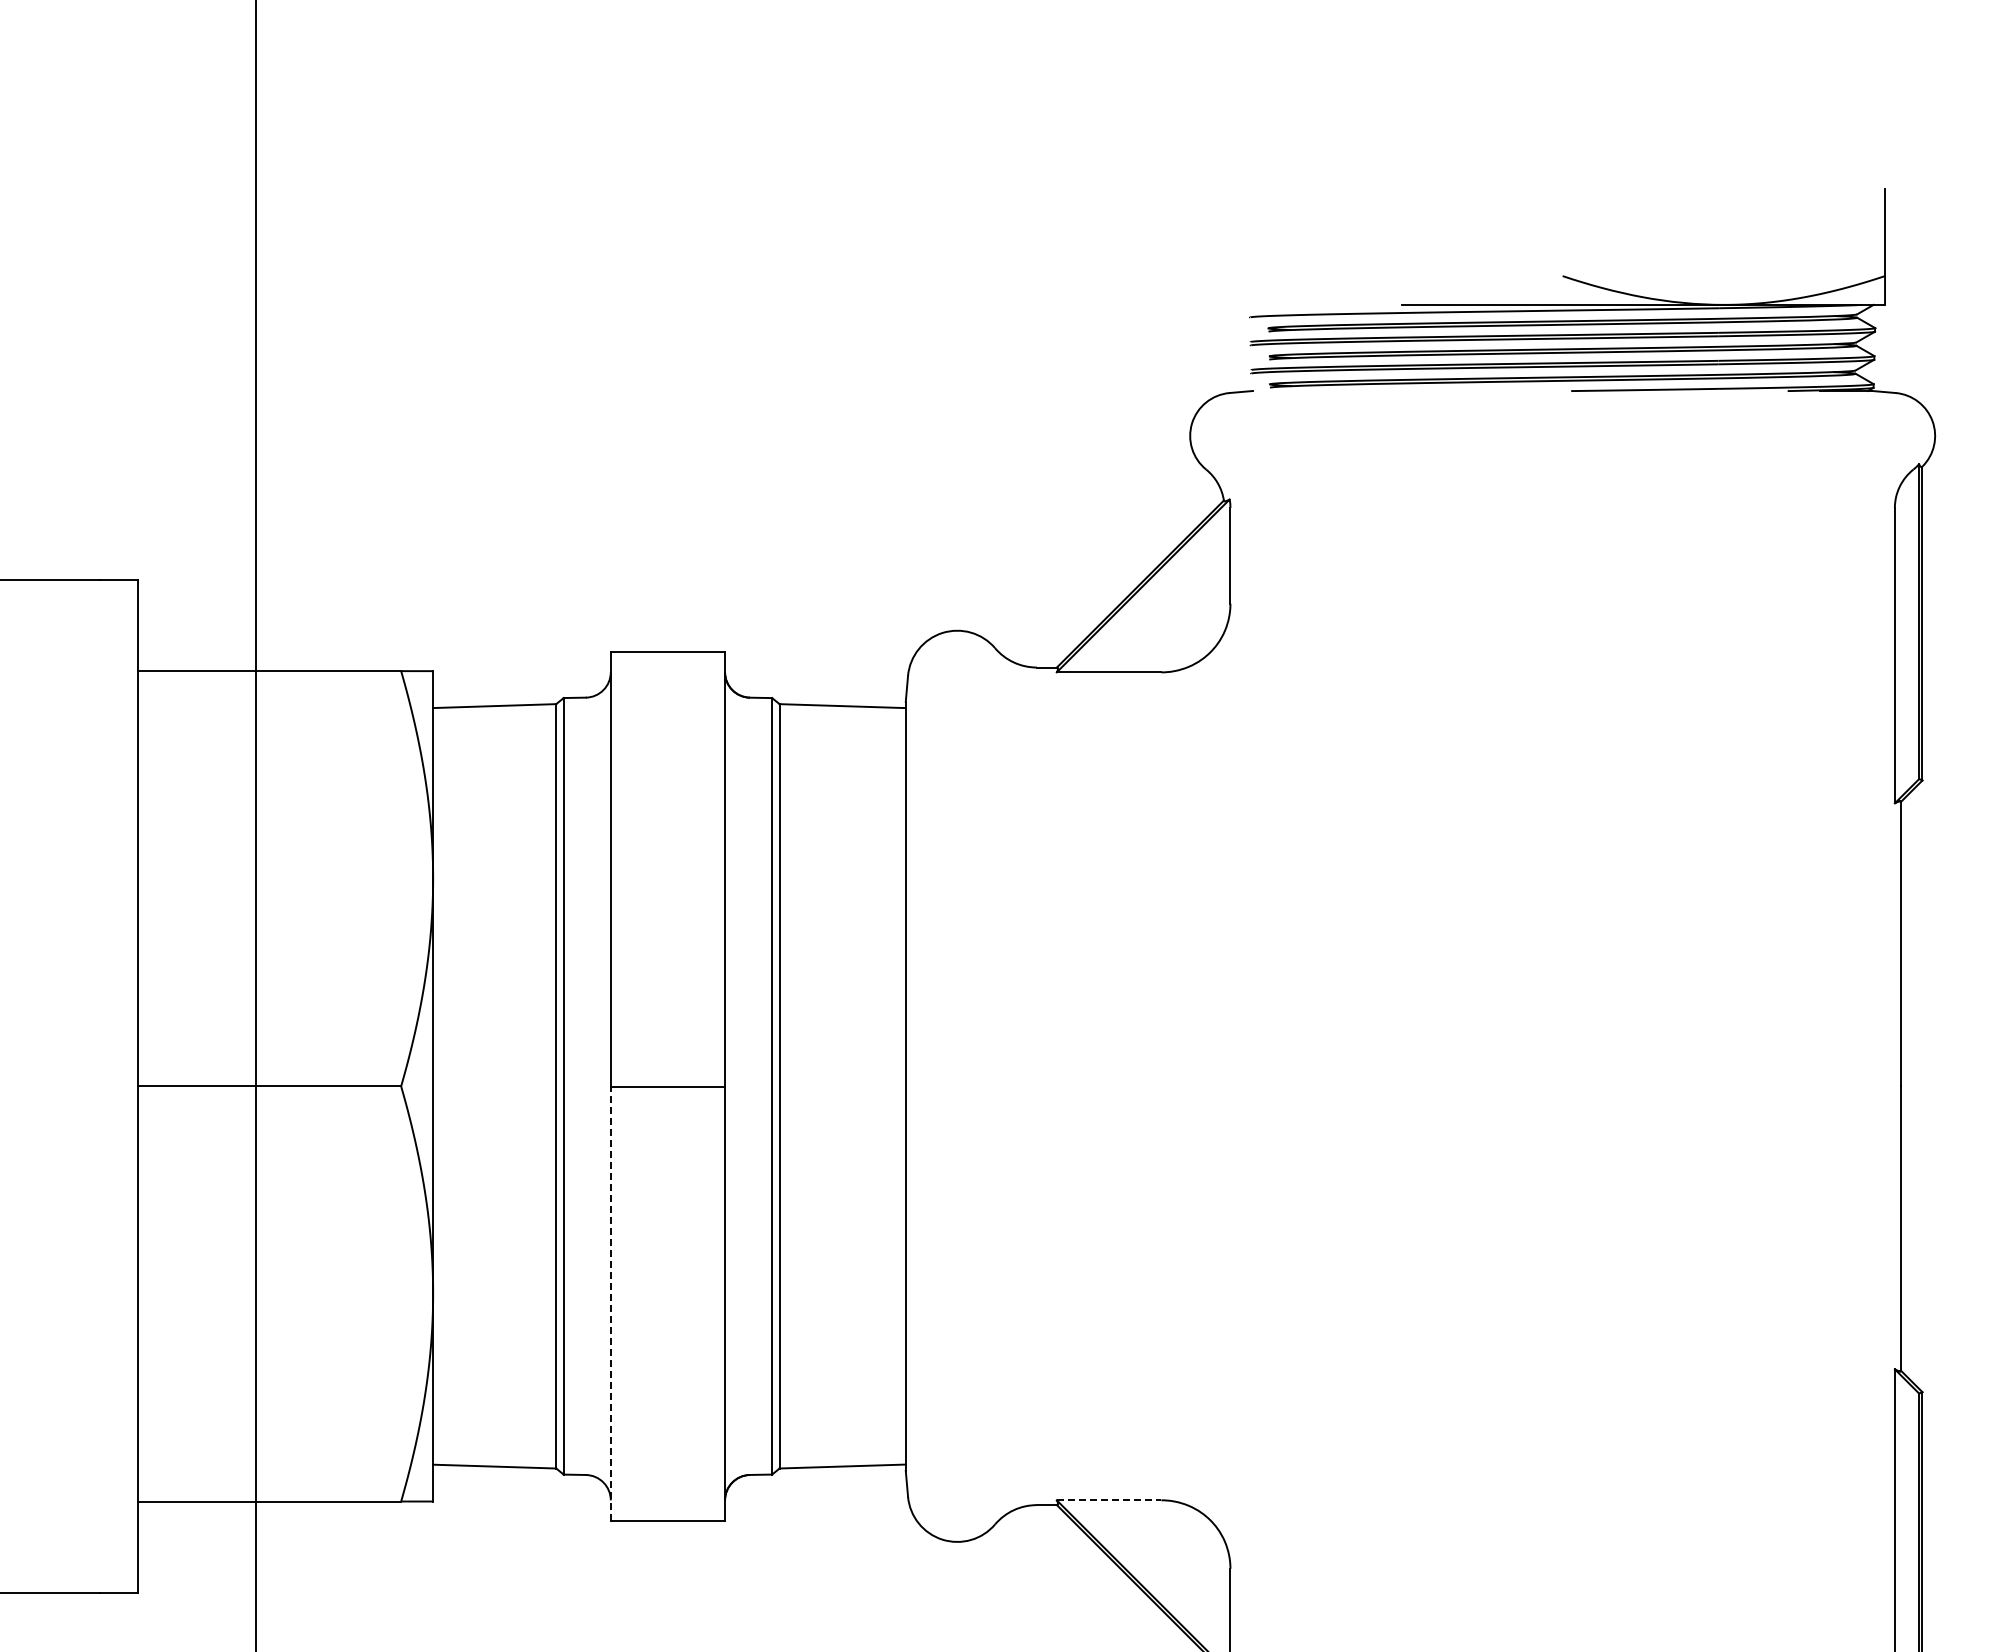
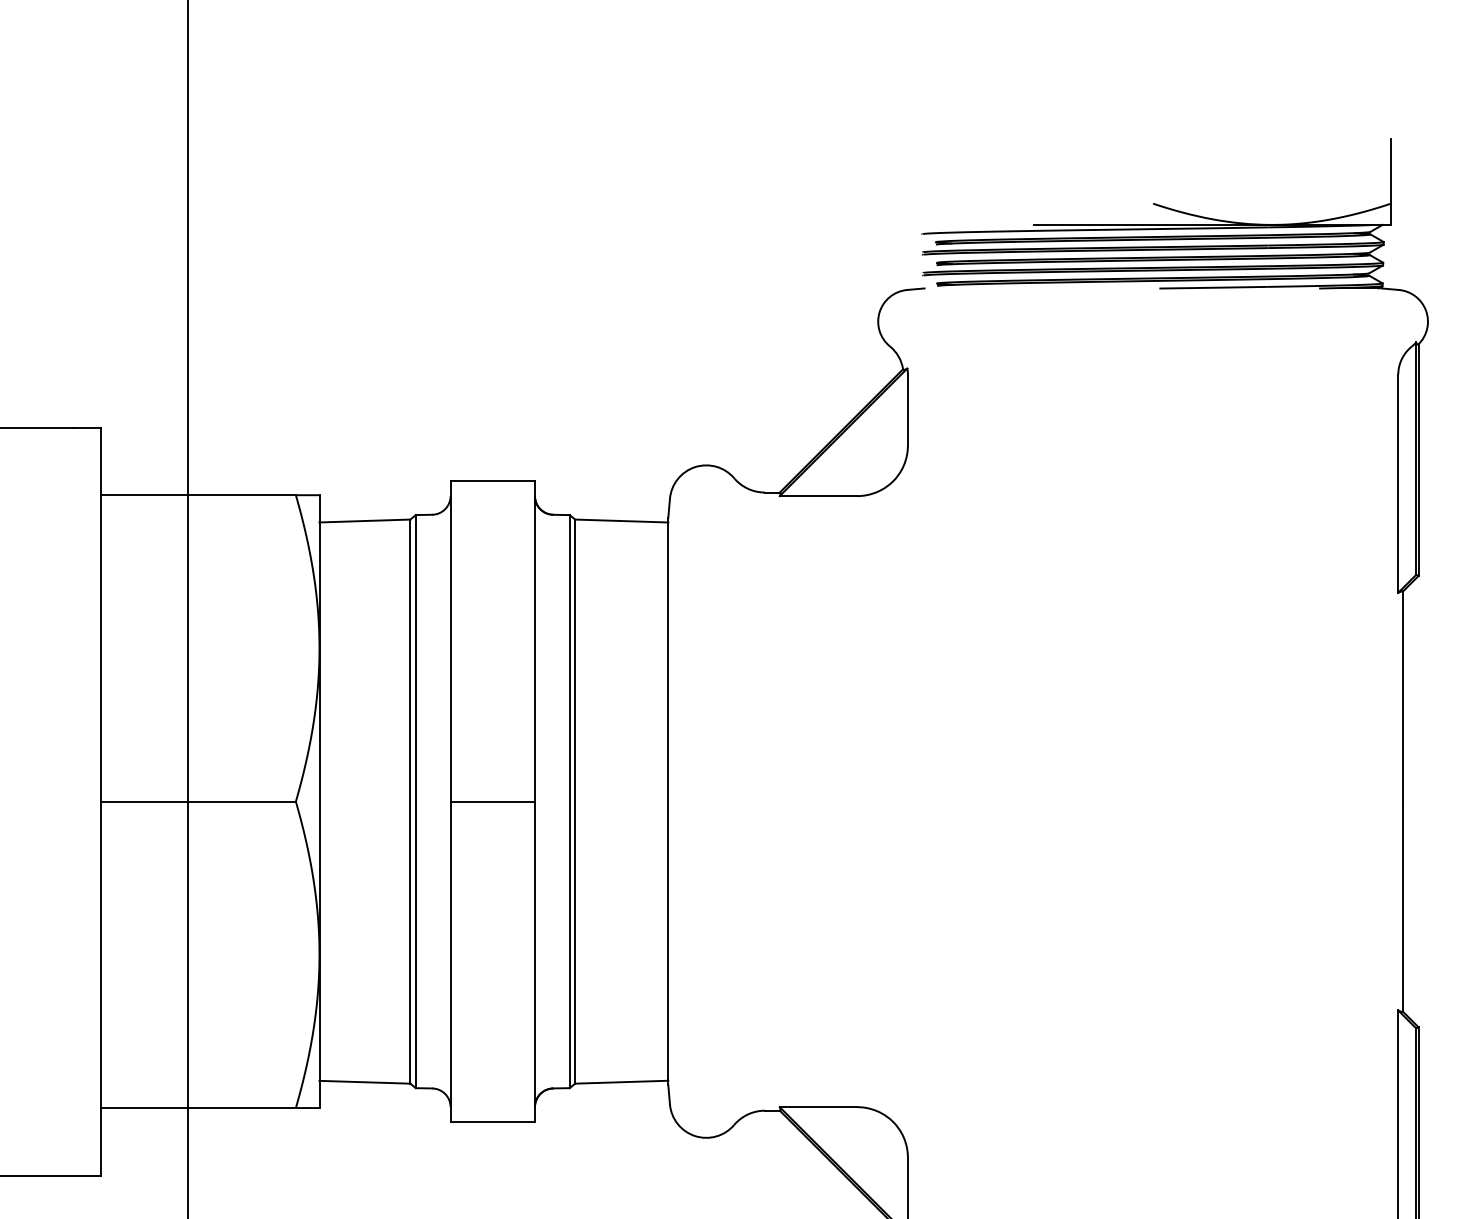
line: (610, 1303) -> (450, 961), dashed -> solid
line: (1109, 1500) -> (818, 1107), dashed -> solid

